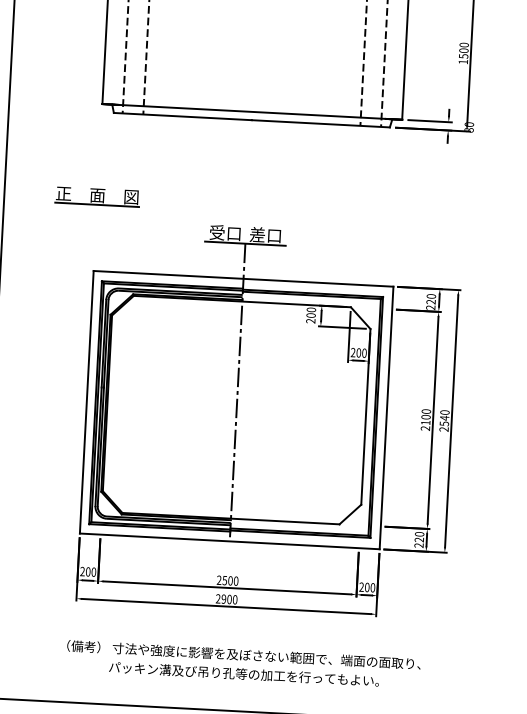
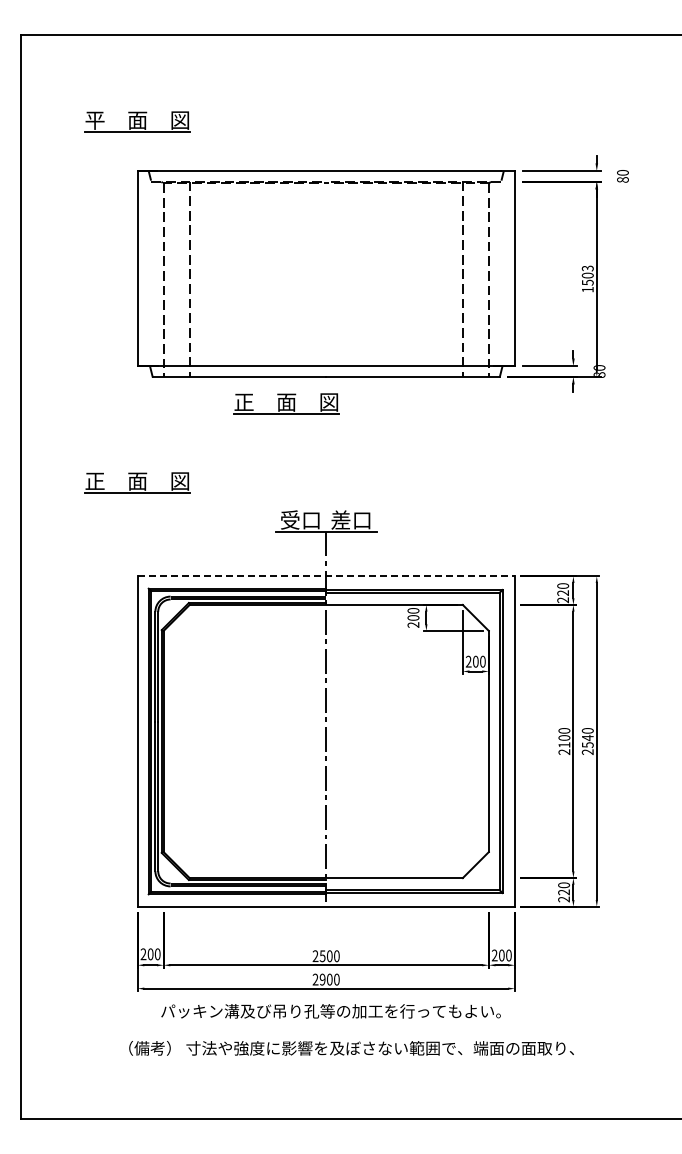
text: (463, 45) -> (587, 268), 1500 -> 1503
part: (219, 139) -> (286, 403), added
line: (243, 278) -> (326, 576), solid -> dashed
text: (243, 674) -> (330, 1011), moved

